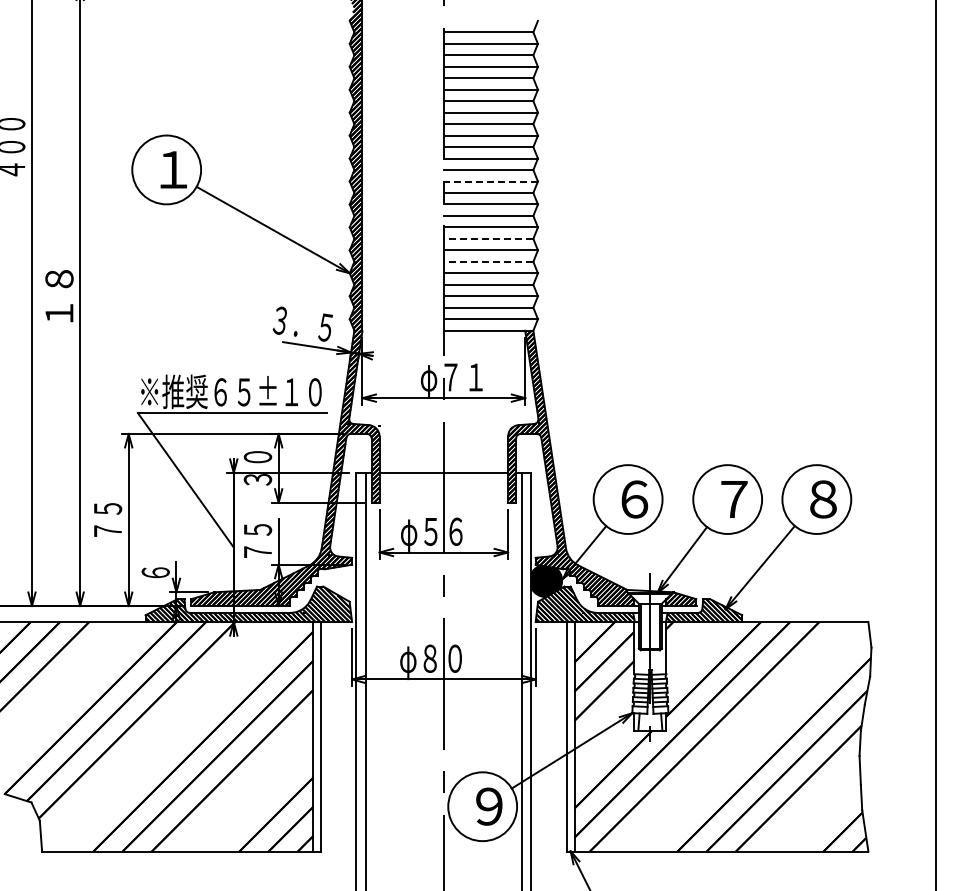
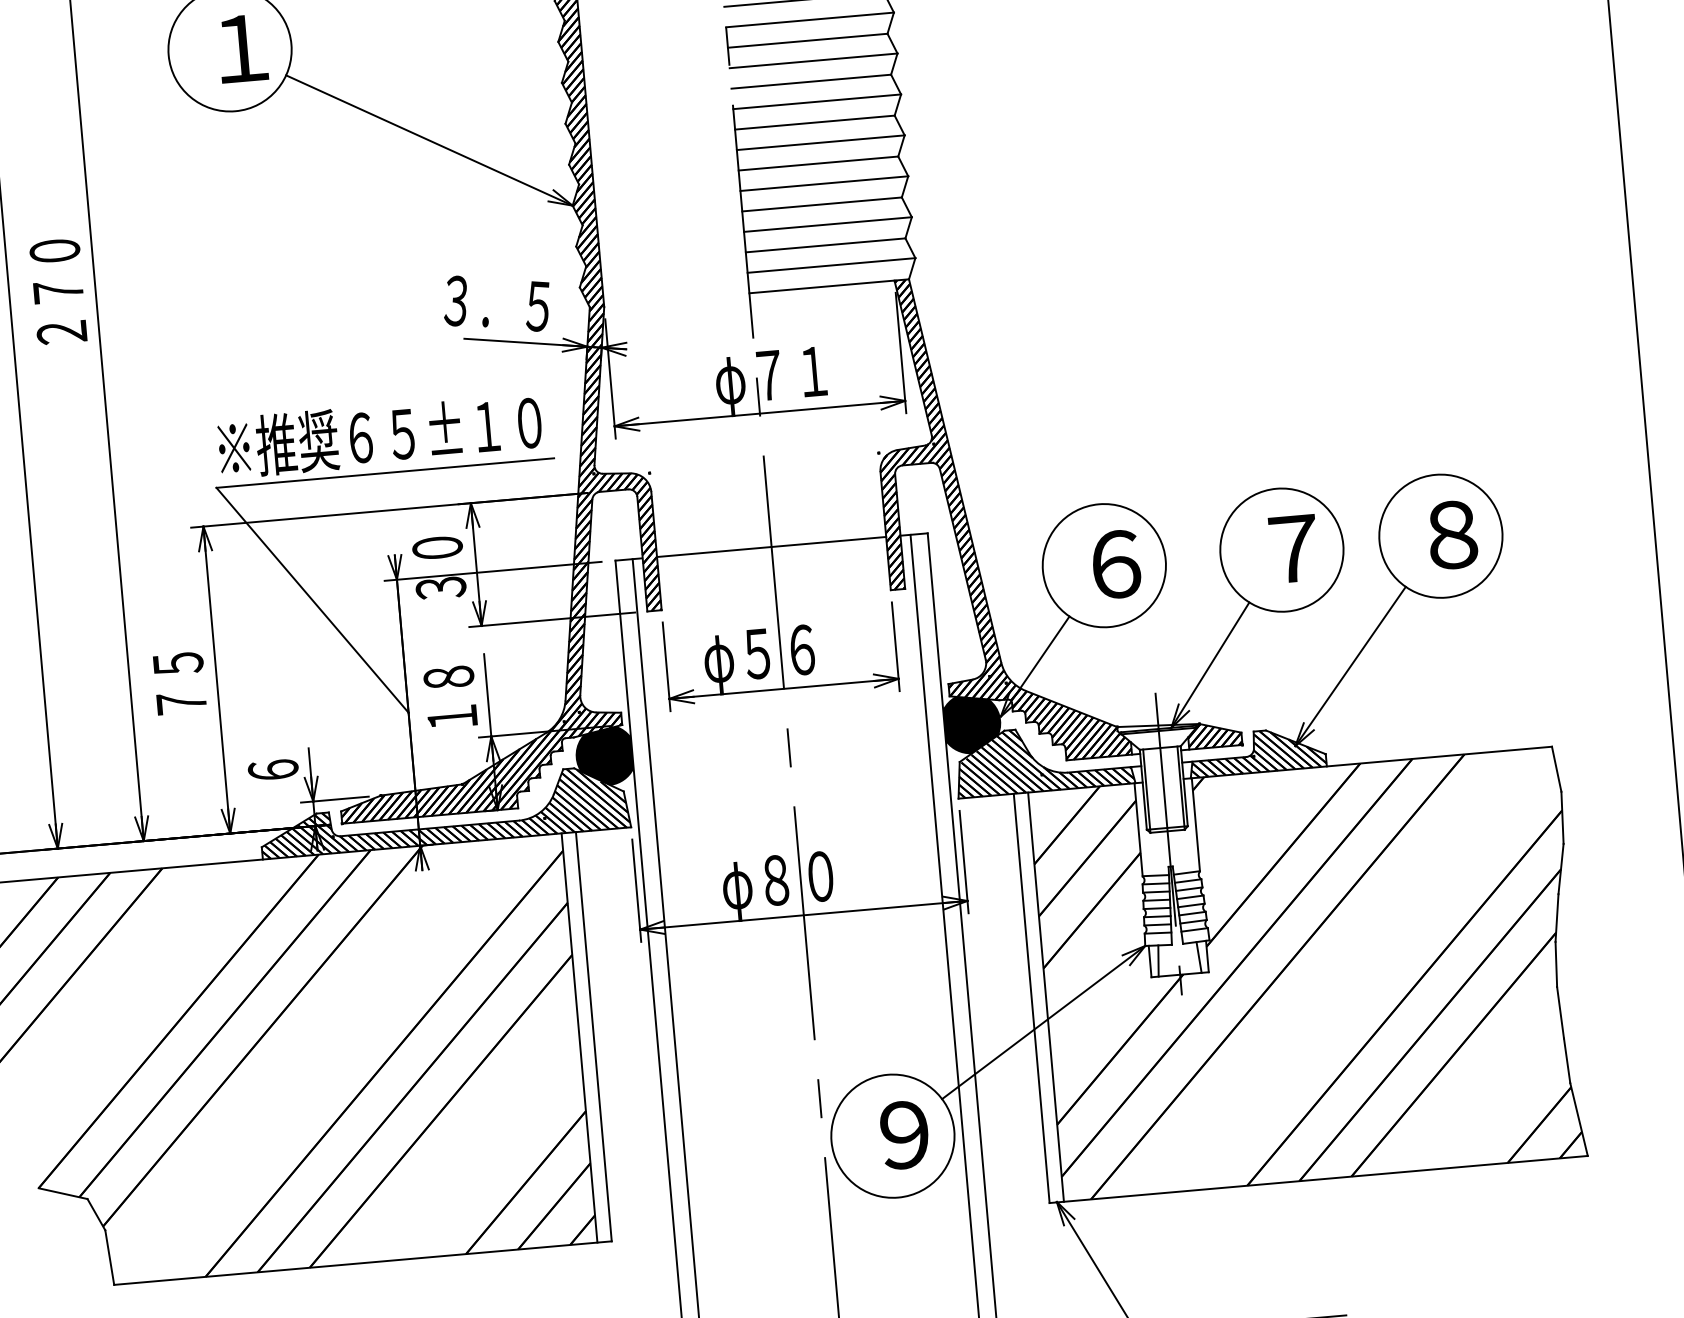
line: (490, 181) -> (809, 19), dashed -> solid
line: (488, 238) -> (814, 121), dashed -> solid
line: (488, 261) -> (818, 162), dashed -> solid
text: (59, 296) -> (58, 292), １８ -> ２７０
text: (257, 540) -> (449, 696), ７５ -> １８
fill: (340, 581) -> (604, 756), added

